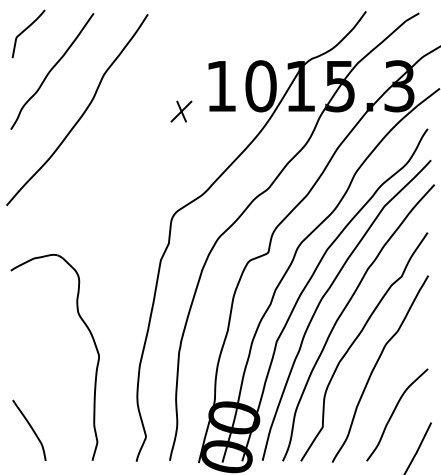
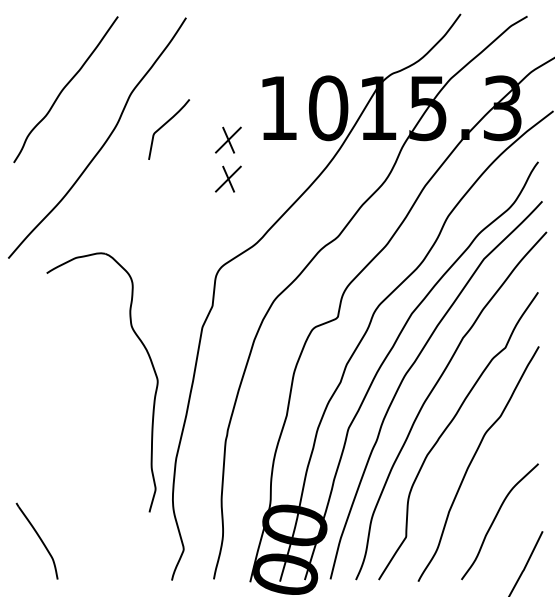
curve: (26, 30) -> (166, 124), moved
part: (181, 142) -> (228, 178), added
part: (94, 344) -> (151, 365), moved

